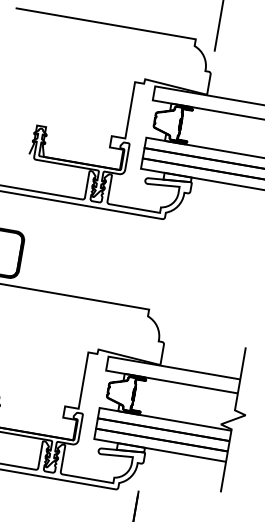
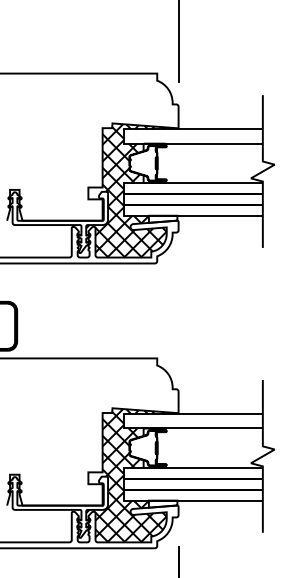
hatch: (149, 145) -> (128, 190), added
hatch: (102, 415) -> (128, 475), added

